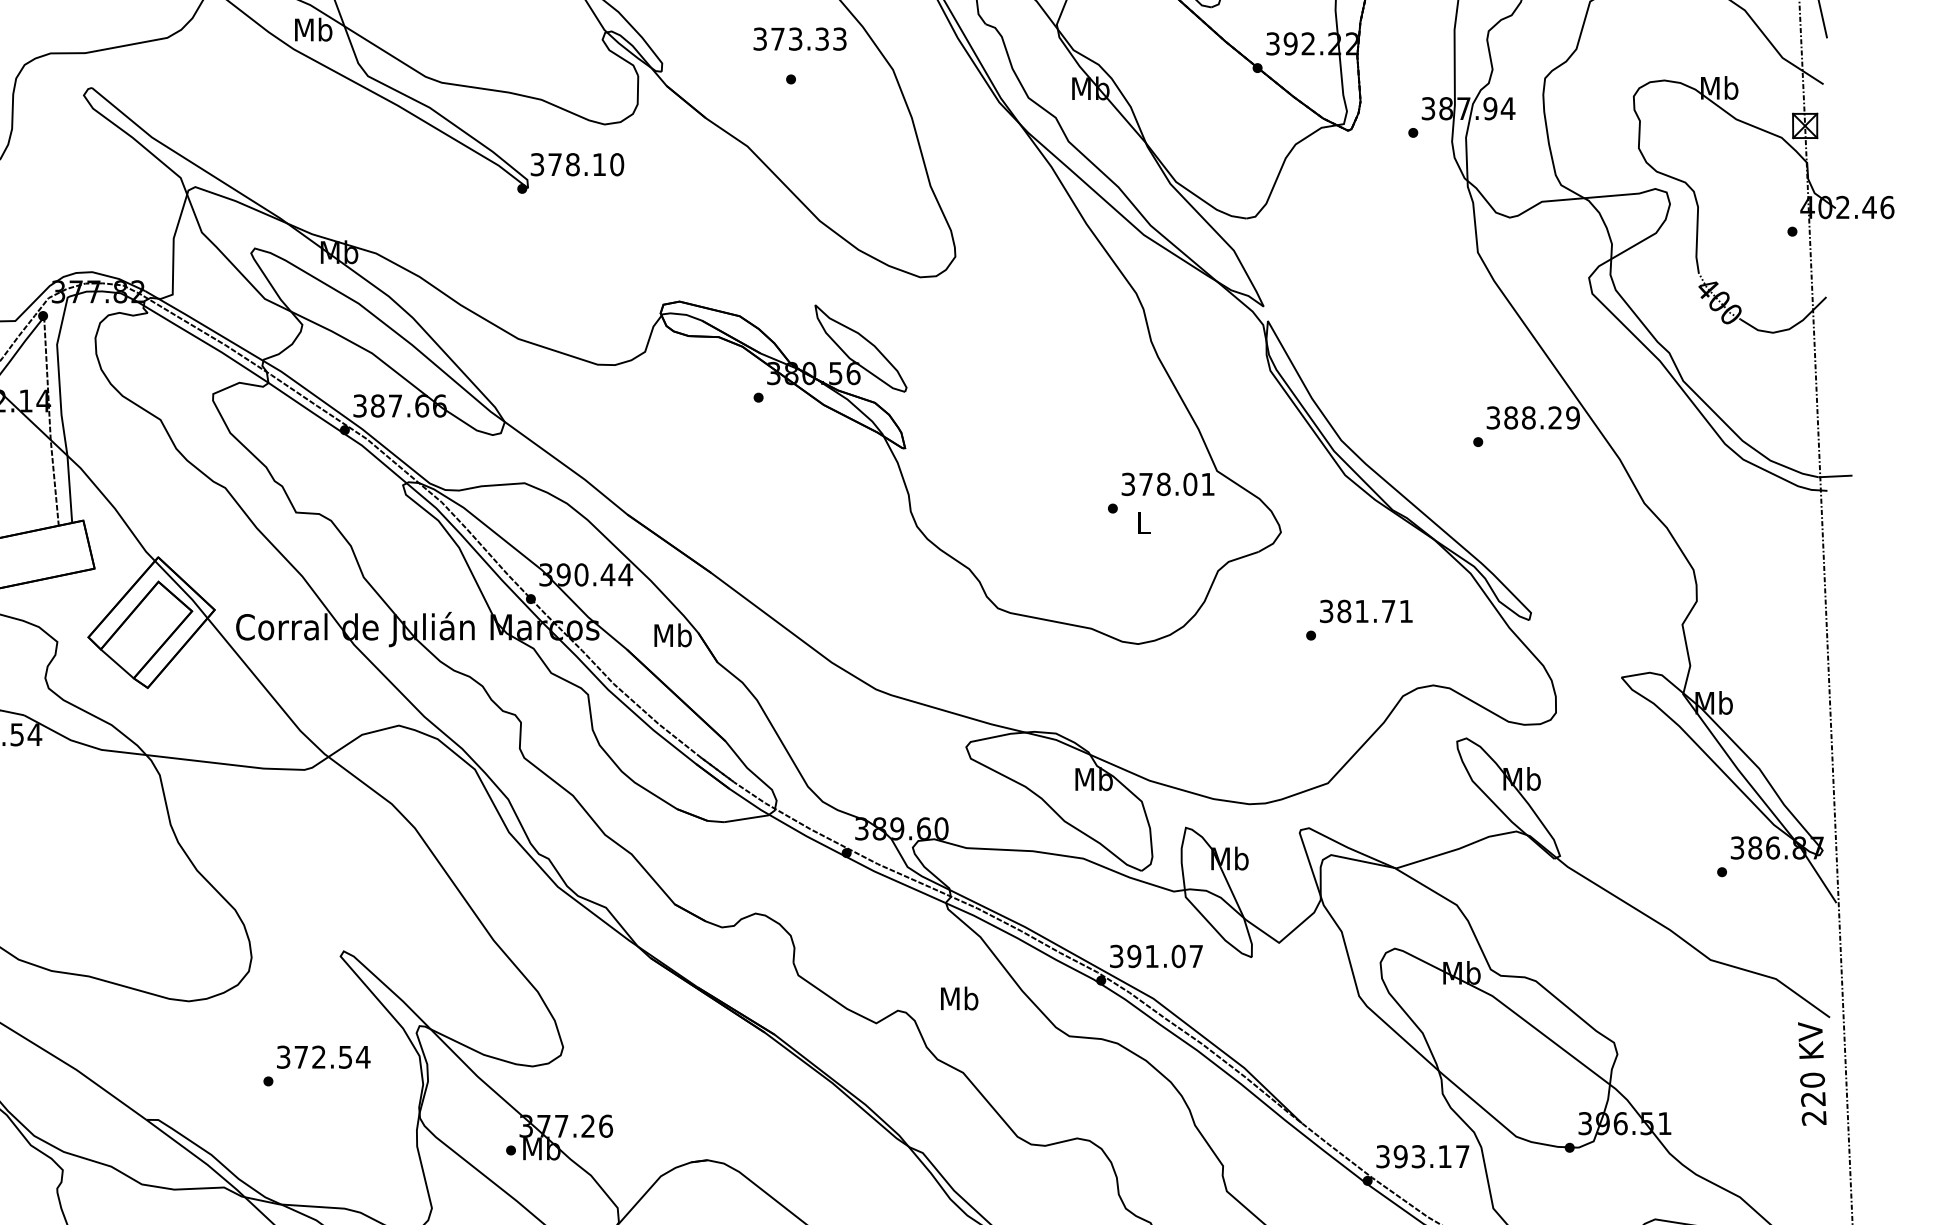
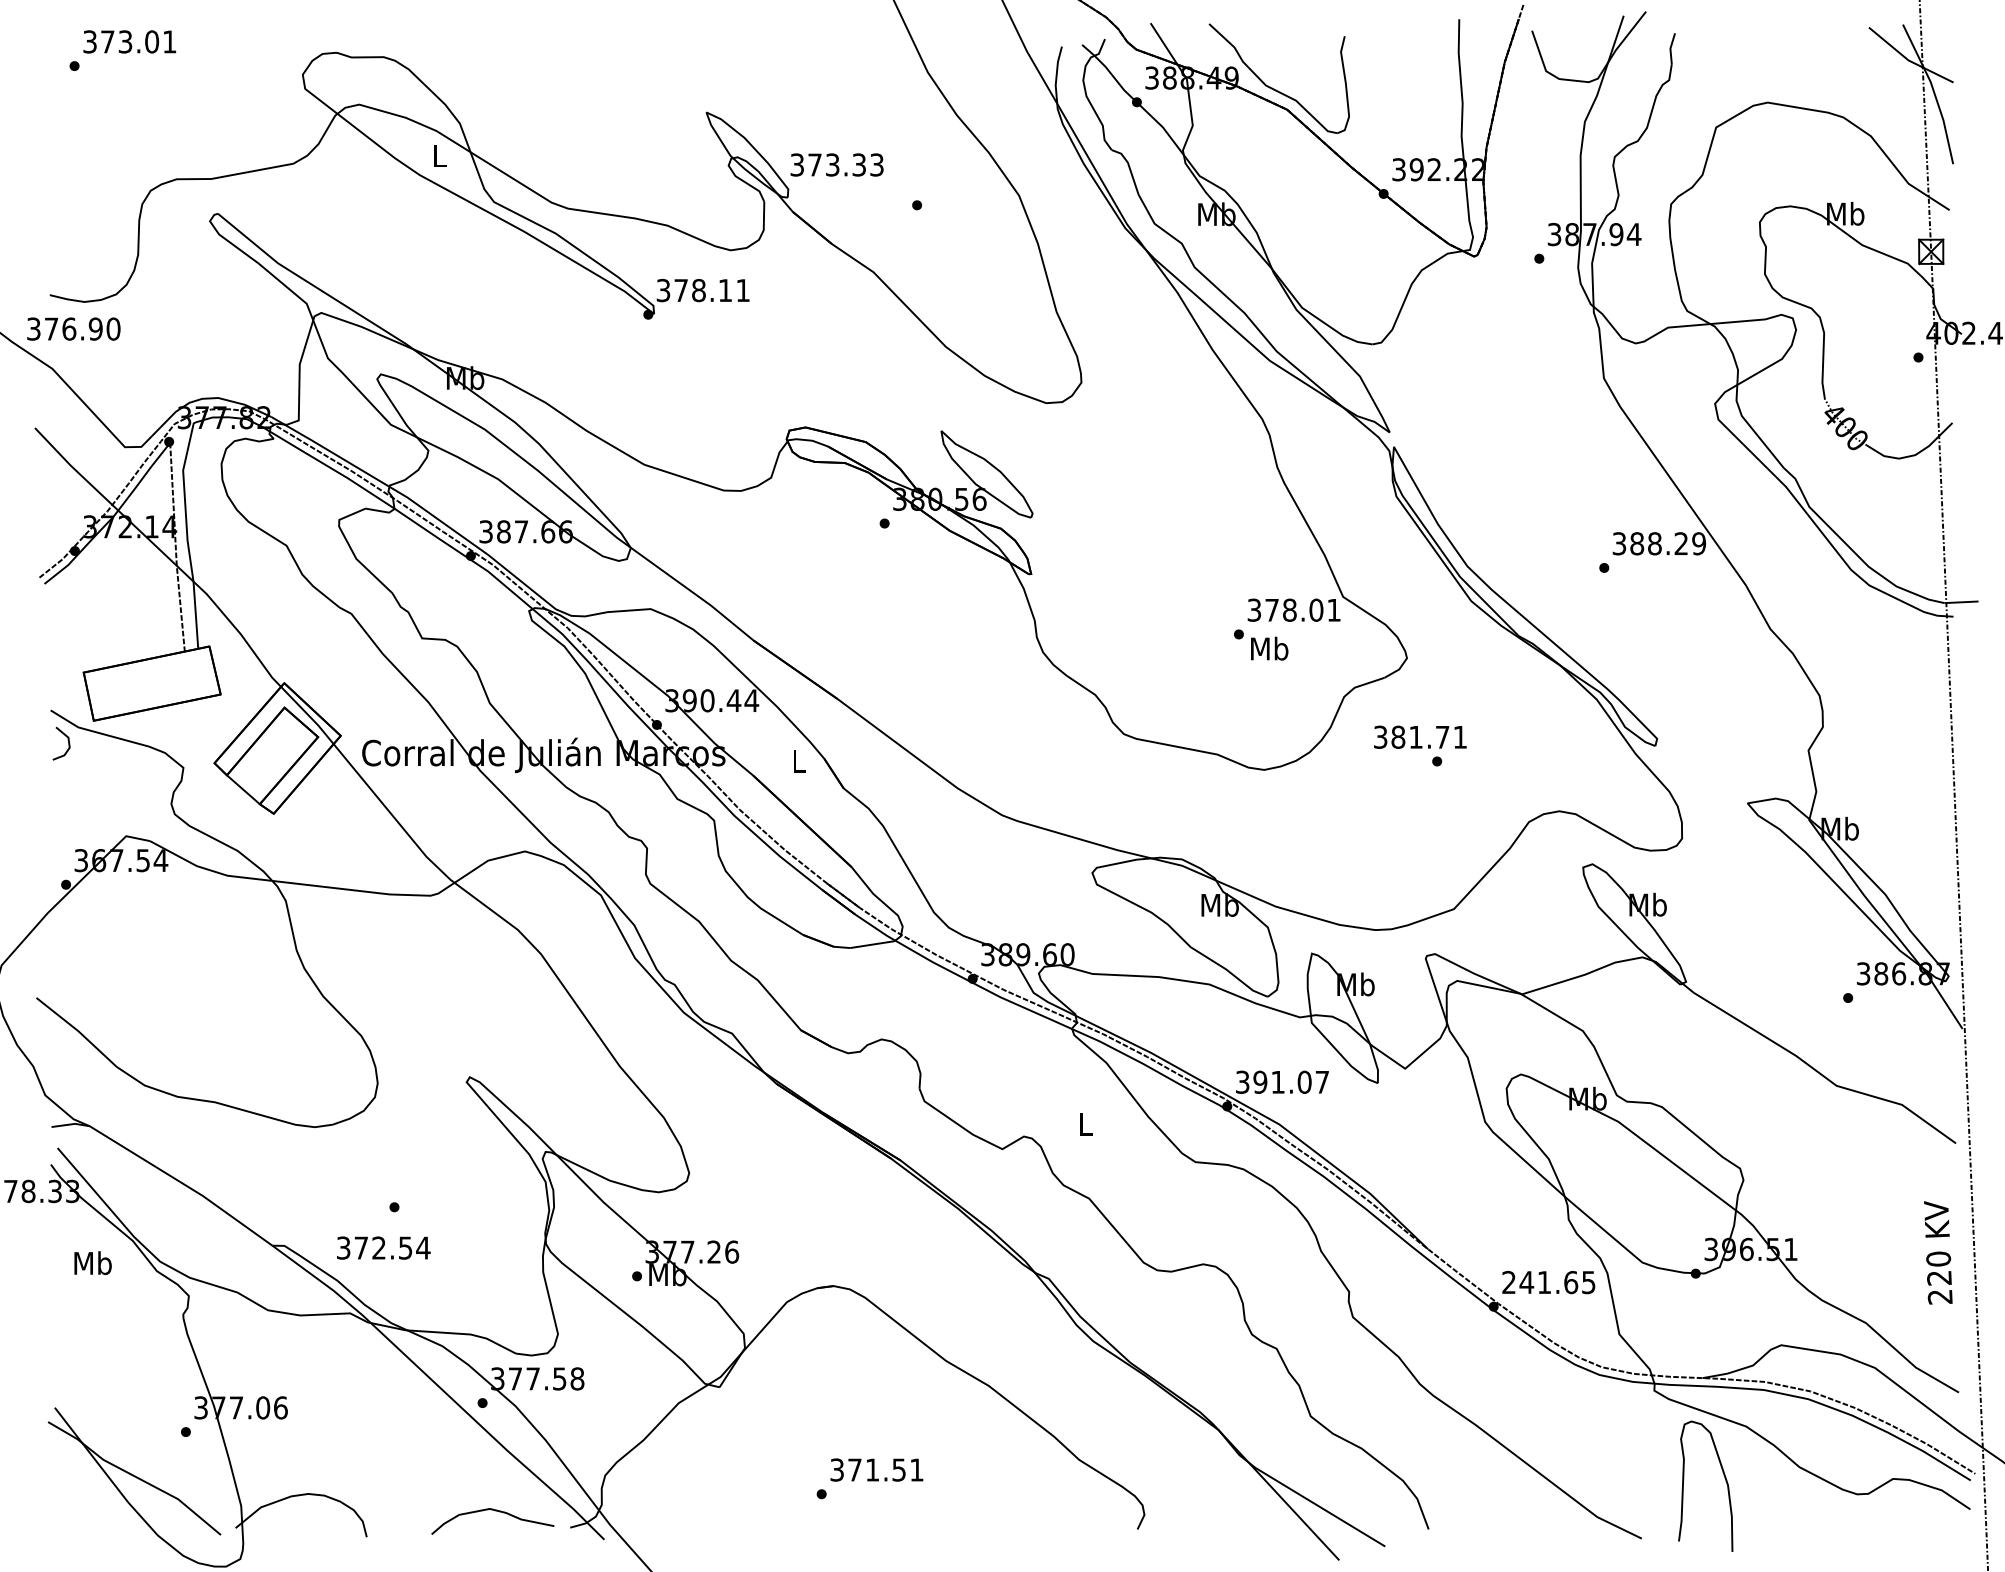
text: (313, 29) -> (439, 155), Mb -> L
text: (799, 38) -> (836, 164), moved
text: (617, 164) -> (743, 290), 378.10 -> 378.11
text: (1143, 522) -> (1269, 648), L -> Mb
text: (1366, 610) -> (1420, 736), moved
text: (672, 635) -> (798, 761), Mb -> L
text: (959, 998) -> (1085, 1124), Mb -> L
text: (323, 1056) -> (383, 1247), moved
text: (1812, 1073) -> (1938, 1252), moved
text: (1422, 1156) -> (1548, 1282), 393.17 -> 241.65

